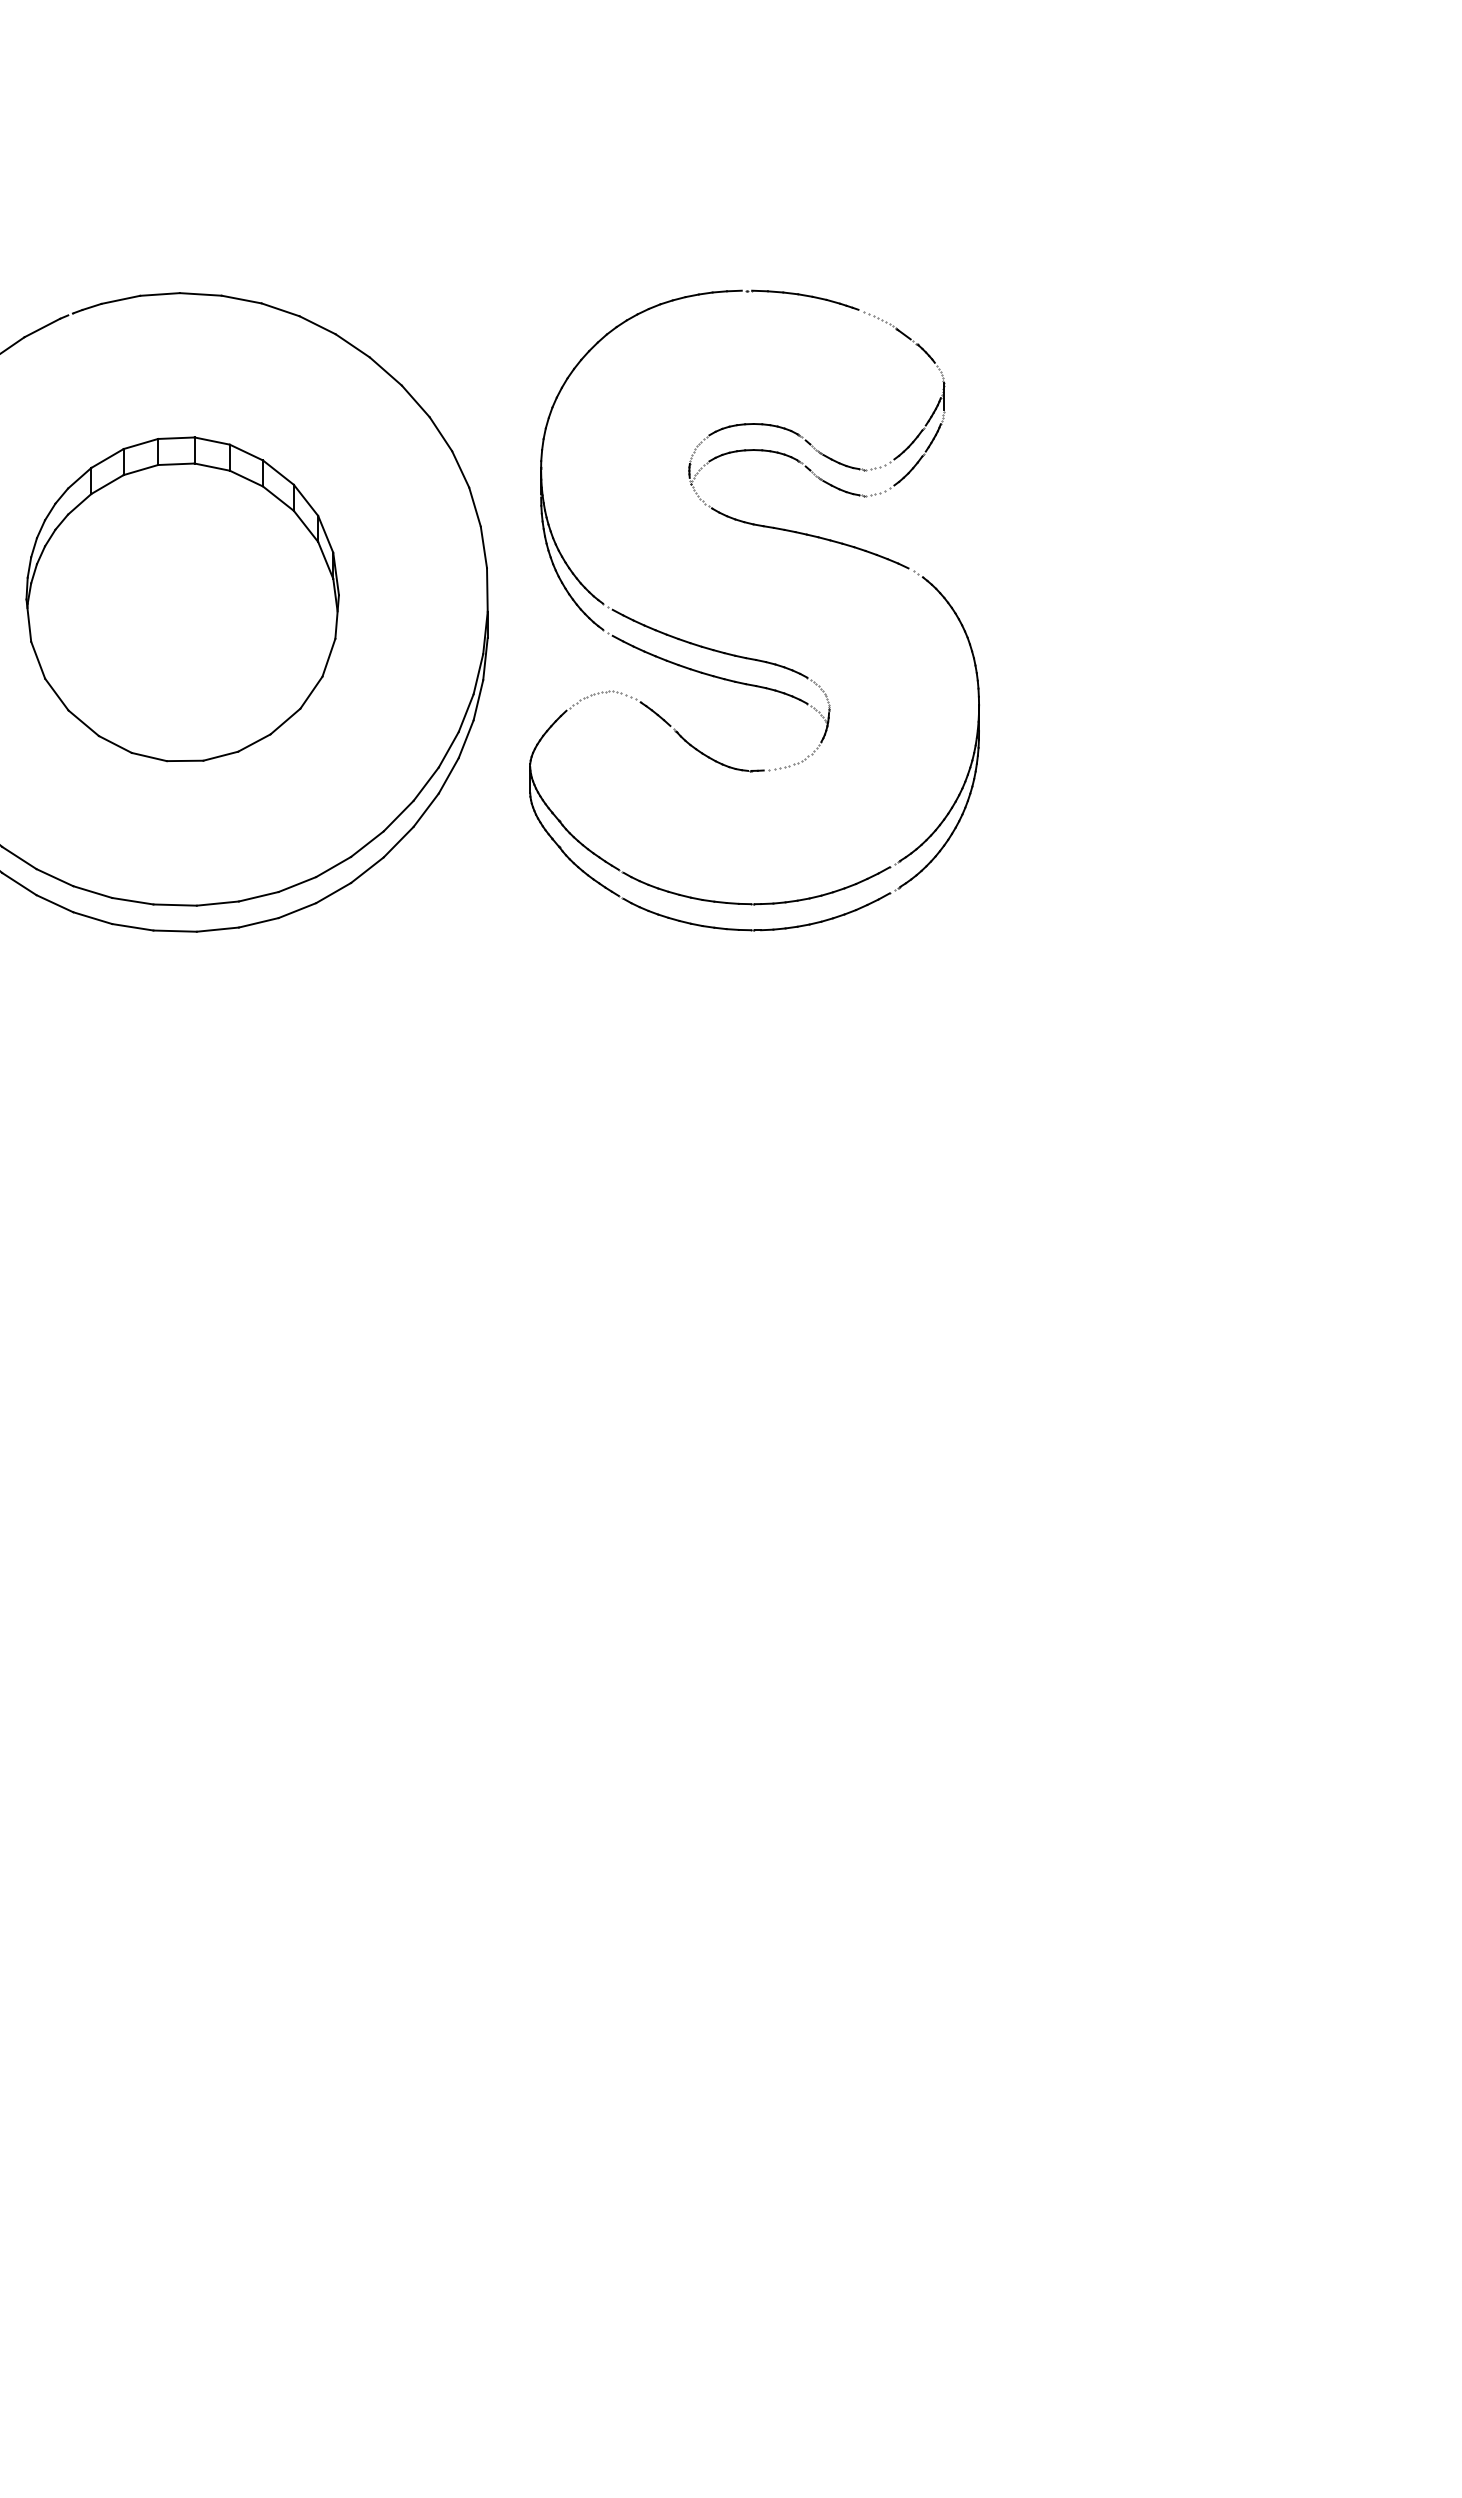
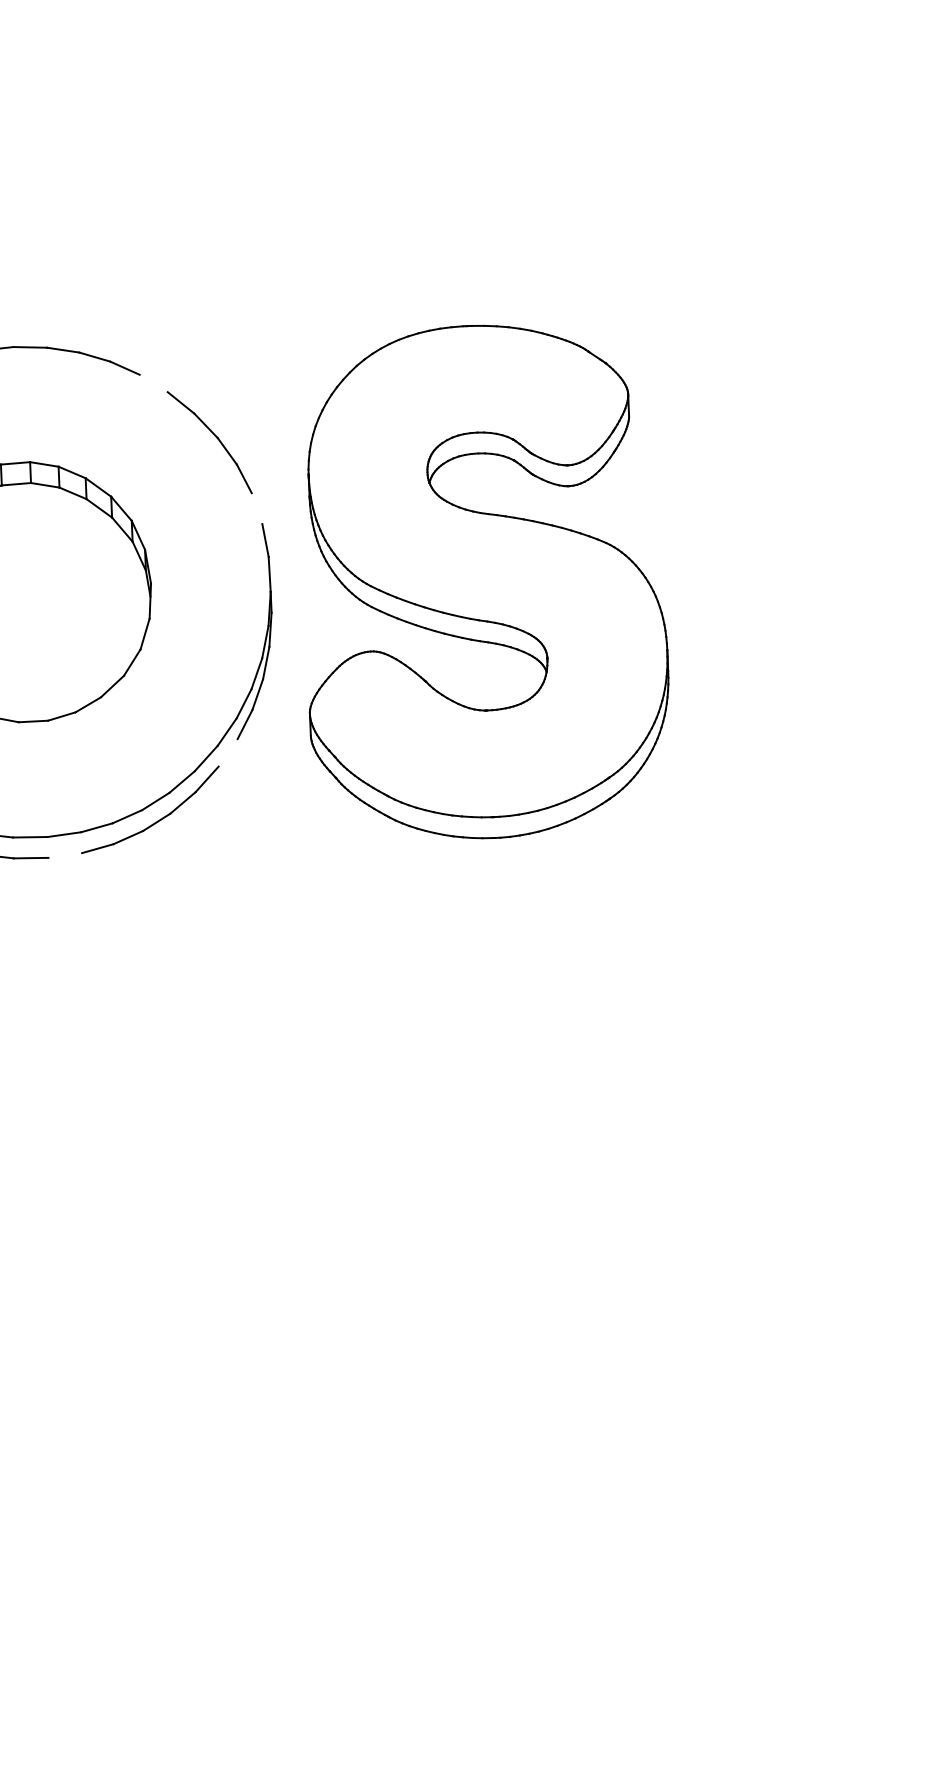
line: (352, 345) -> (153, 383), removed
line: (474, 506) -> (256, 508), removed
line: (425, 809) -> (227, 752), removed
line: (217, 929) -> (64, 855), removed

